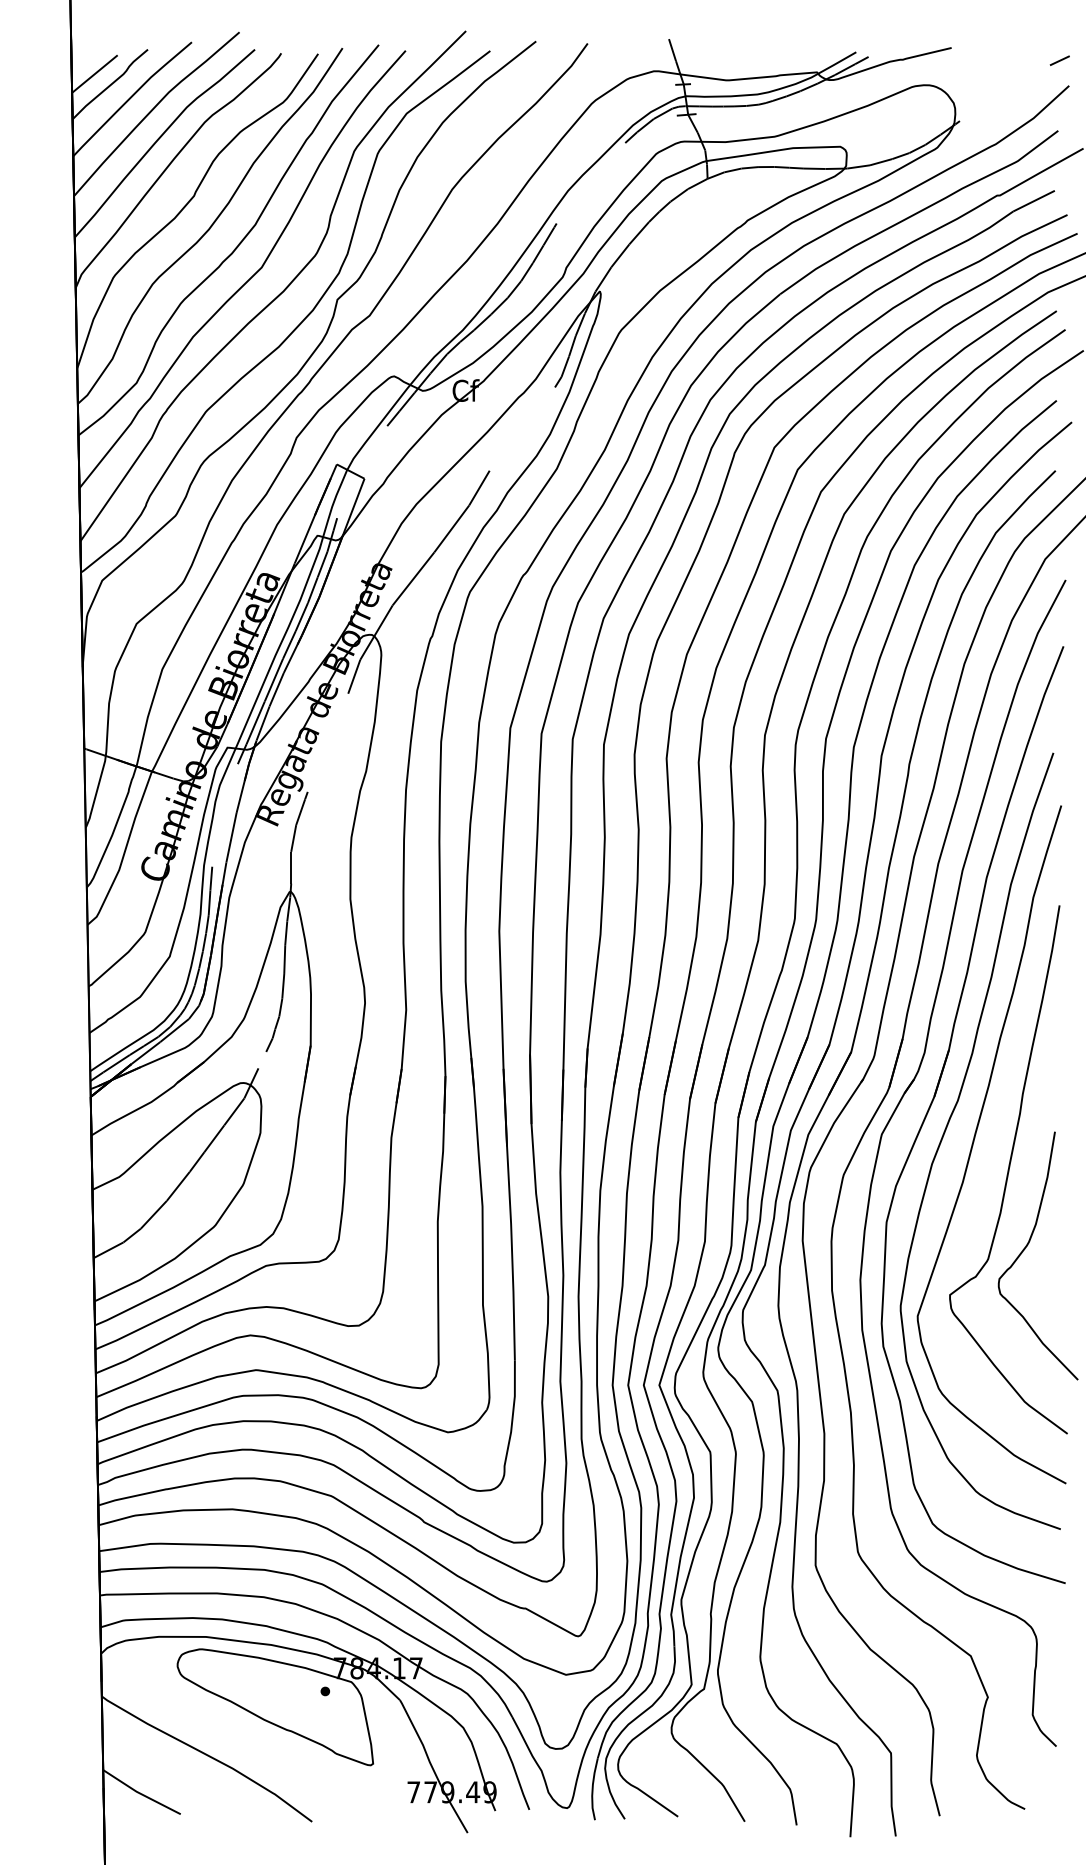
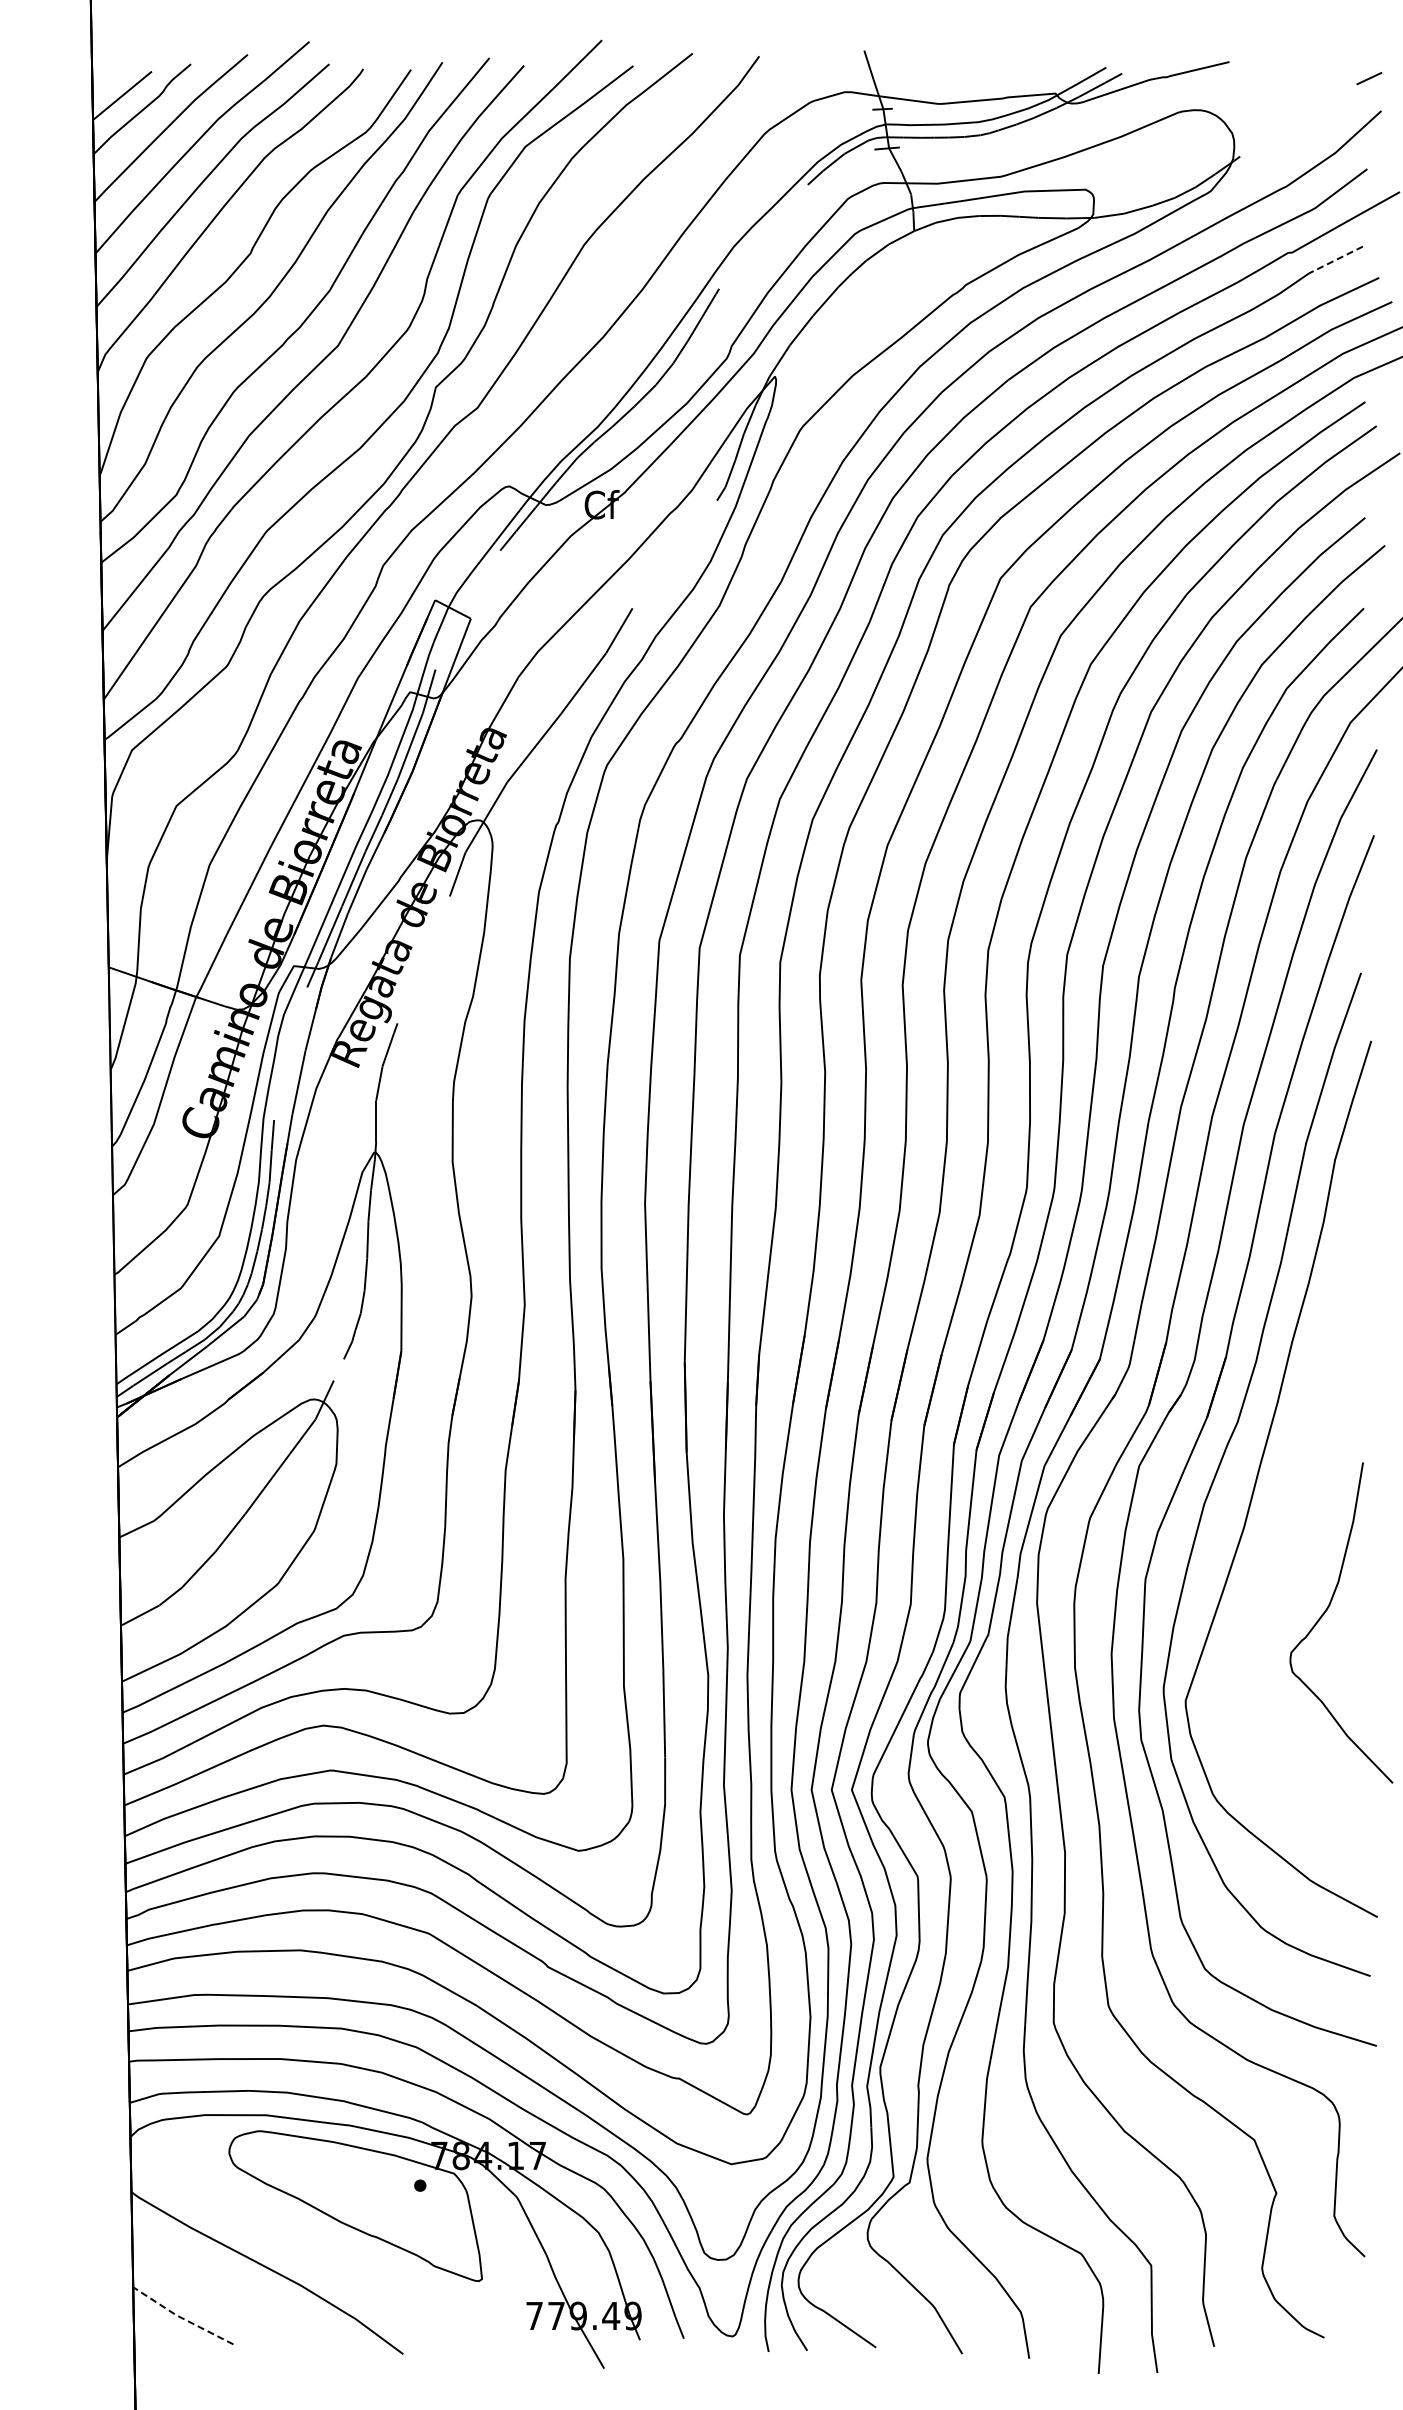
line: (1033, 201) -> (1335, 260), solid -> dashed
curve: (1008, 1169) -> (1302, 1511), removed
line: (140, 1793) -> (181, 2317), solid -> dashed

